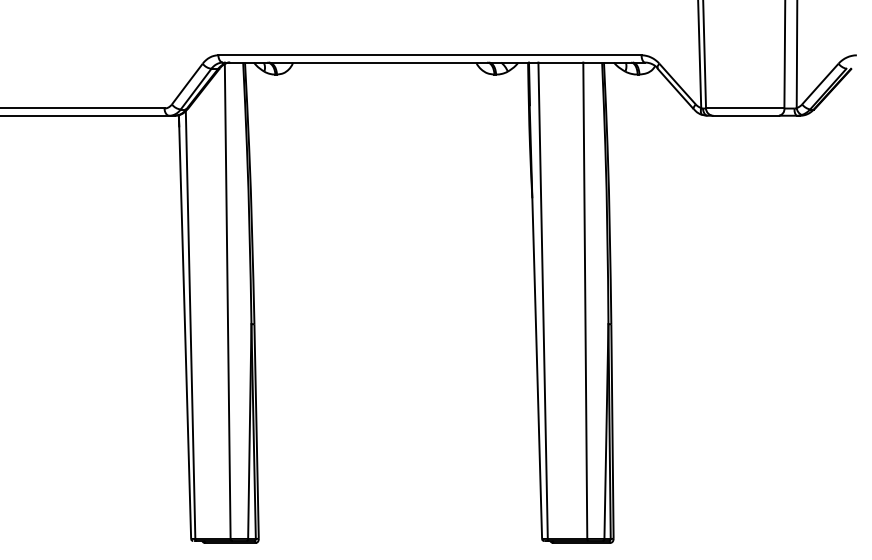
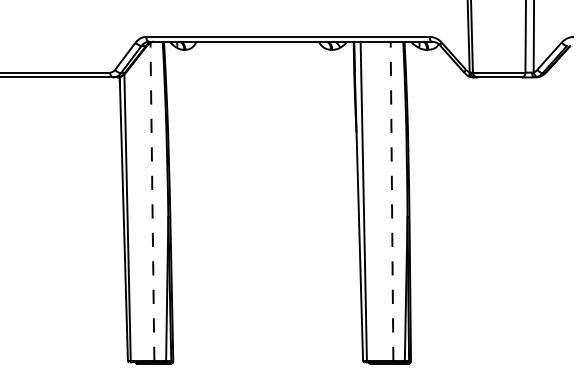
line: (227, 300) -> (152, 201), solid -> dashed
line: (585, 300) -> (392, 201), solid -> dashed

